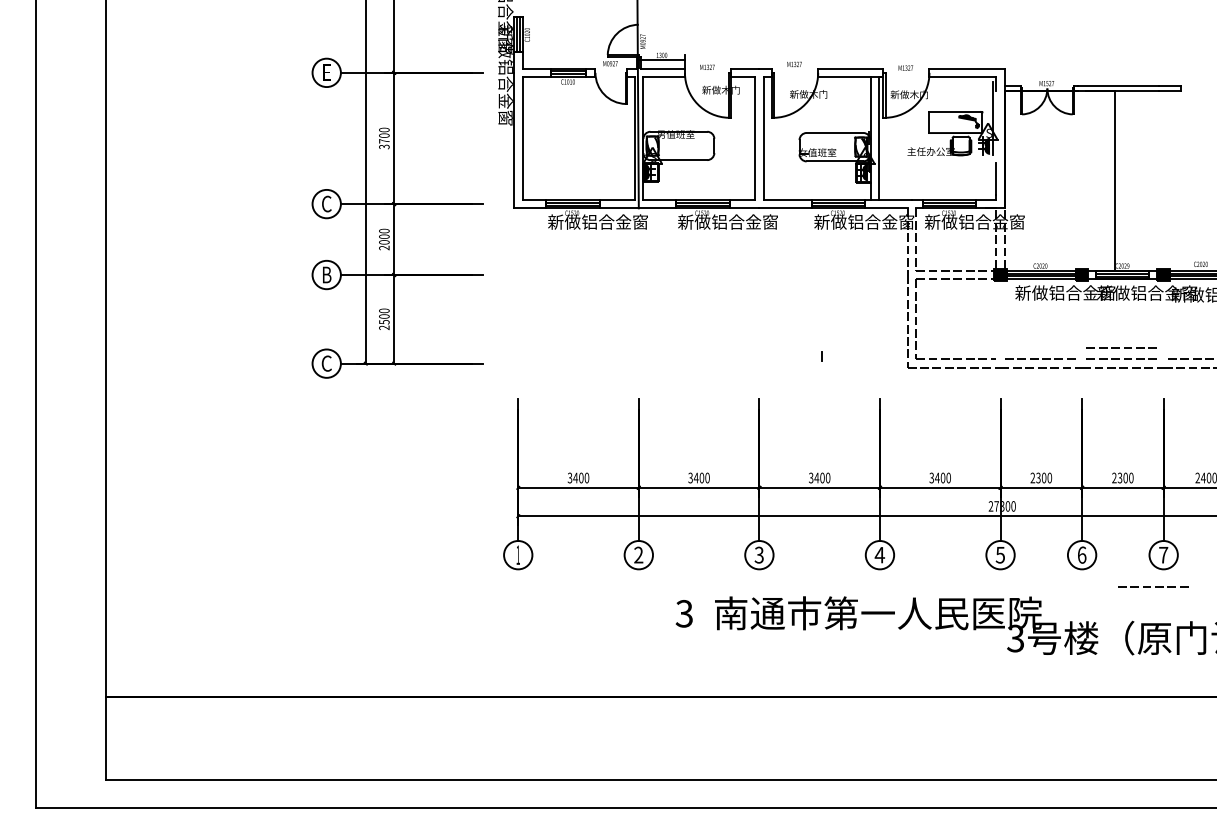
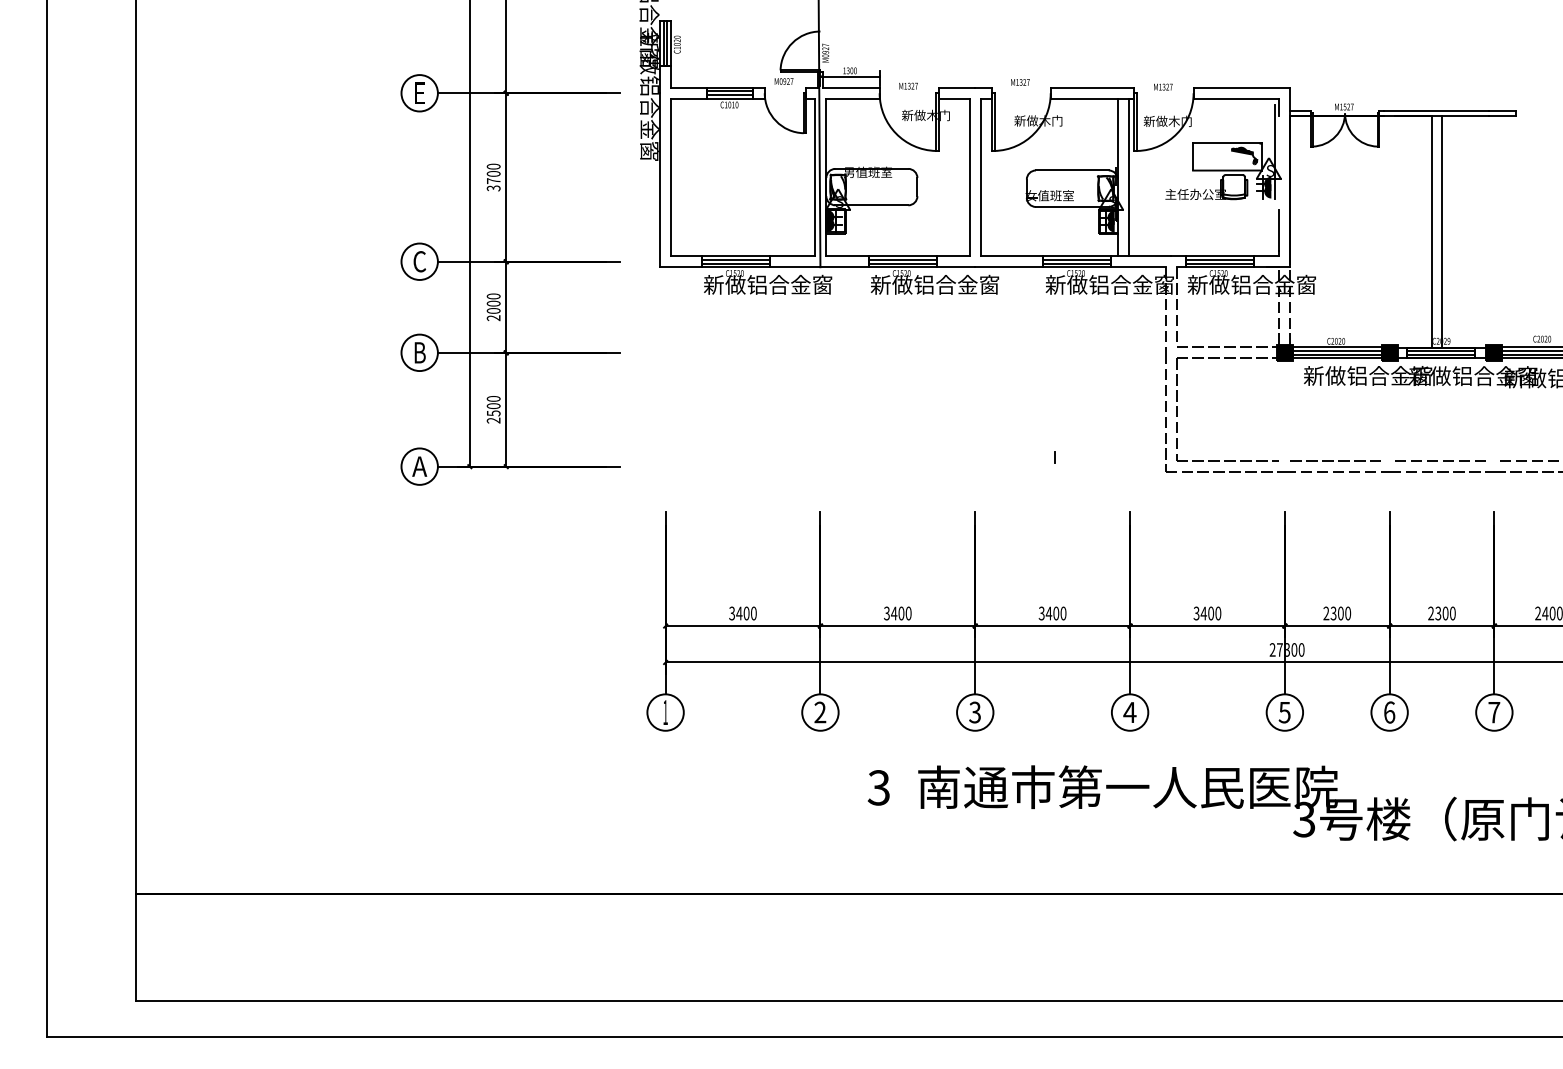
line: (1123, 180) -> (1442, 231), added
line: (1119, 347) -> (1437, 445), removed
text: (326, 363) -> (419, 466), C -> A
line: (1151, 586) -> (1478, 752), removed

